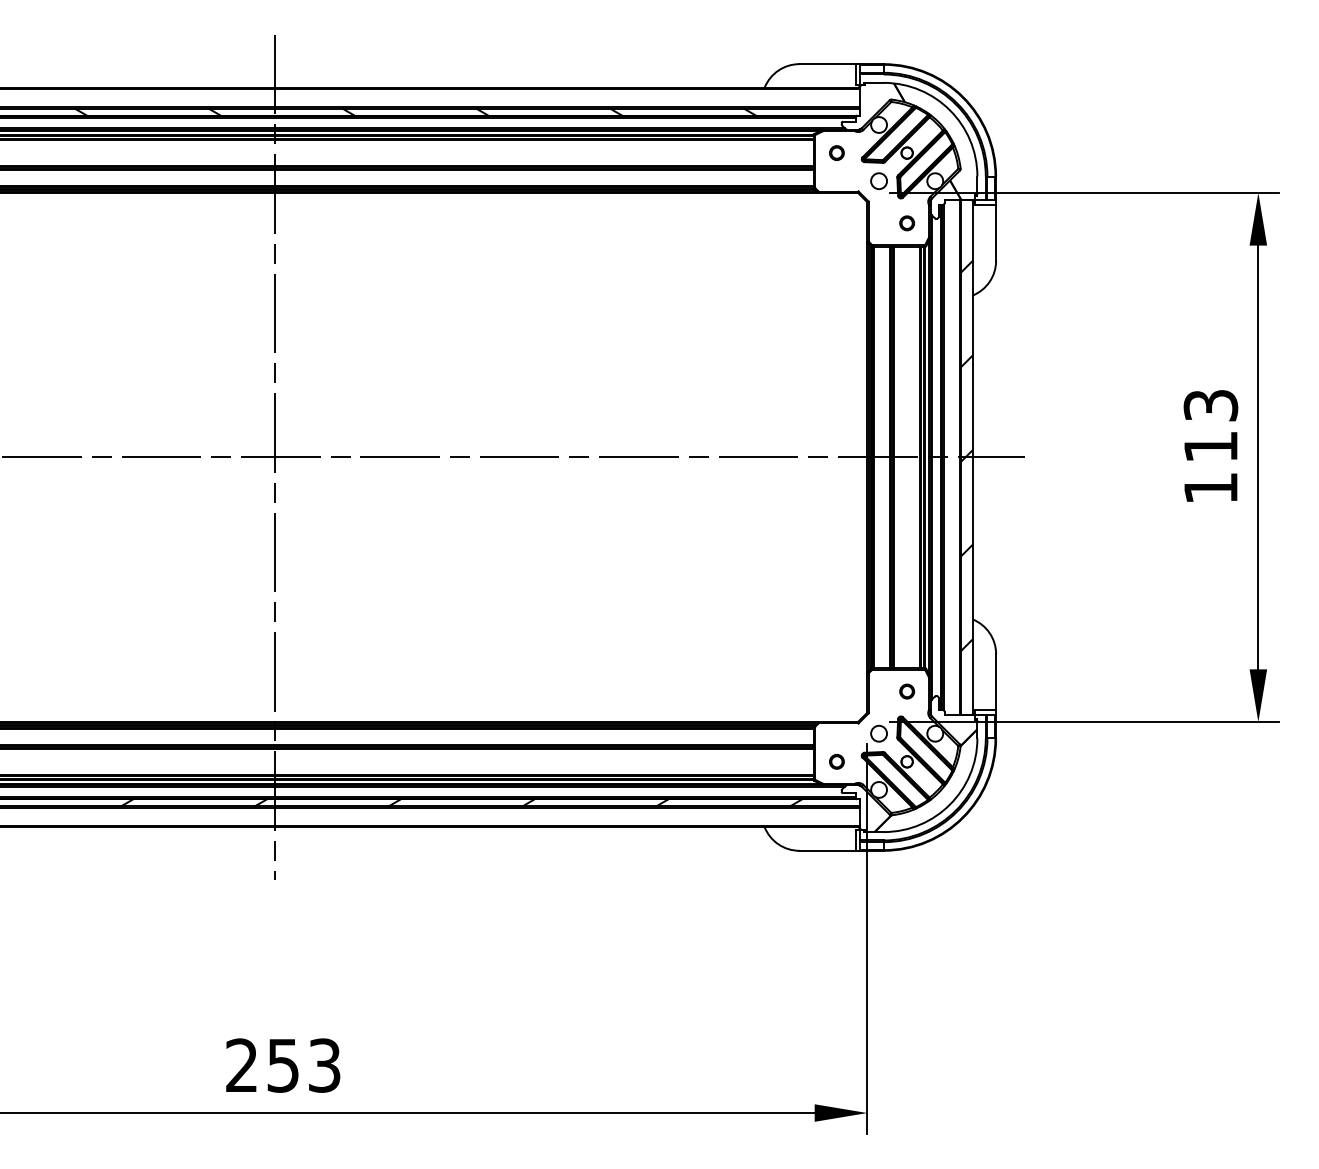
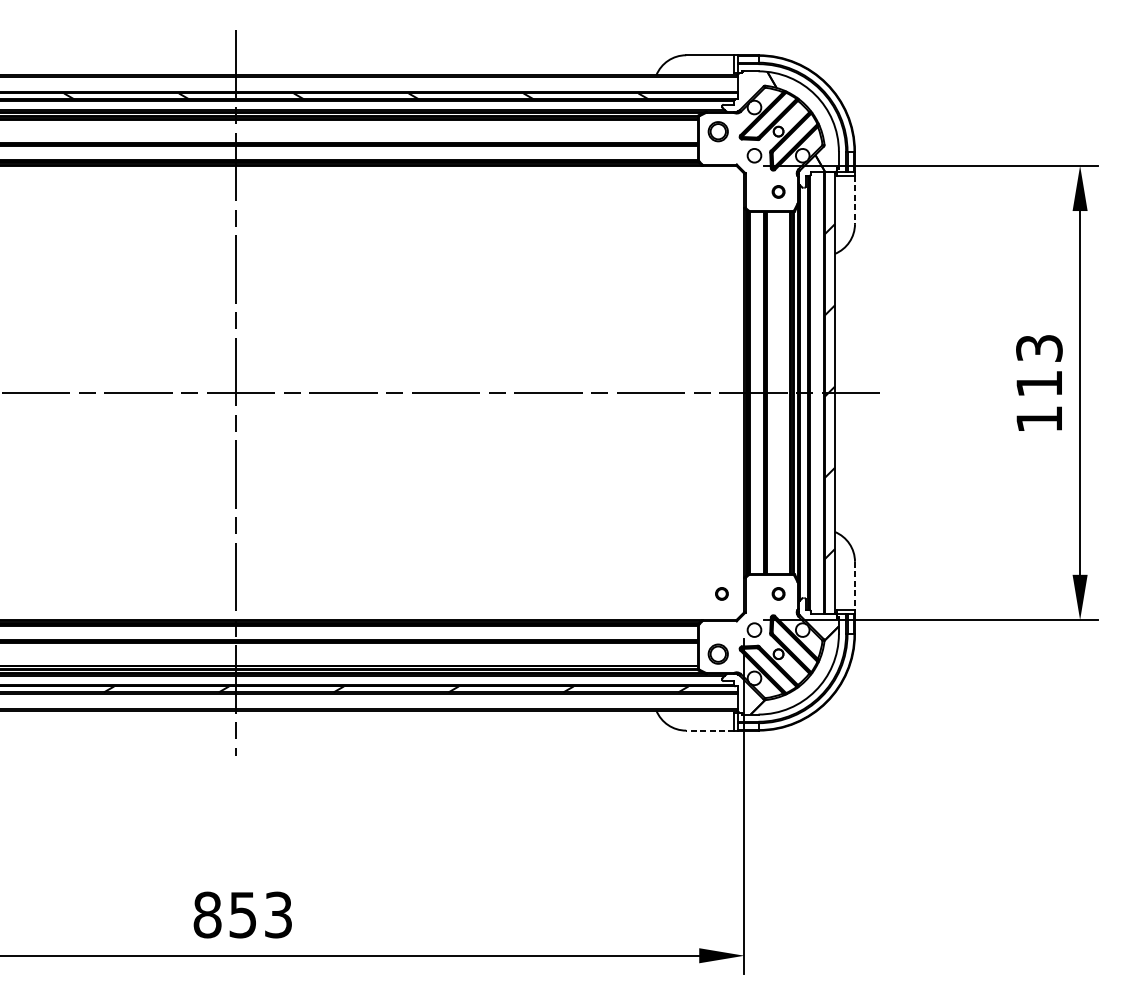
circle: (836, 152) -> (717, 131), size x1.6
line: (996, 233) -> (855, 200), solid -> dashed
line: (996, 682) -> (855, 586), solid -> dashed
part: (841, 691) -> (722, 593), added
circle: (836, 761) -> (717, 653), size x1.6
line: (827, 850) -> (710, 730), solid -> dashed
text: (241, 1065) -> (207, 914), 253 -> 853

